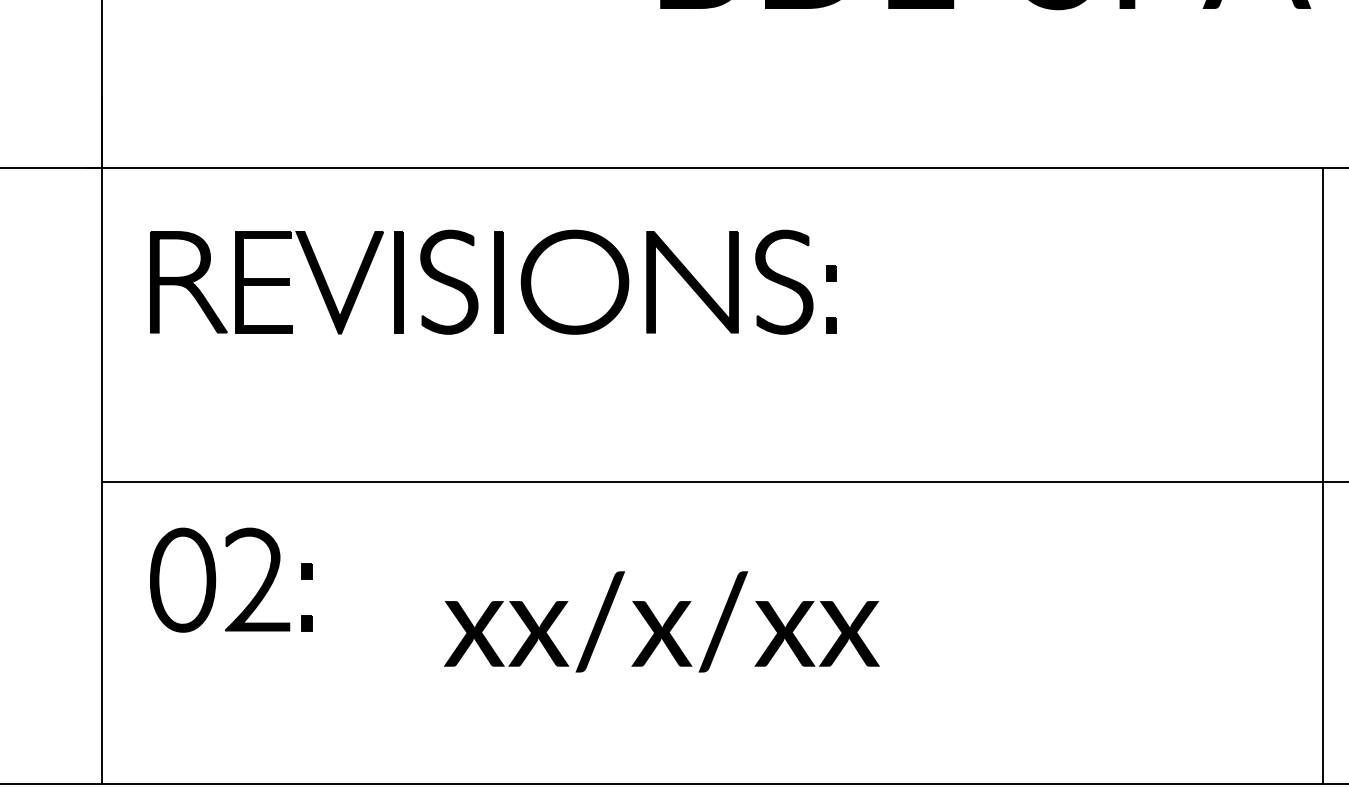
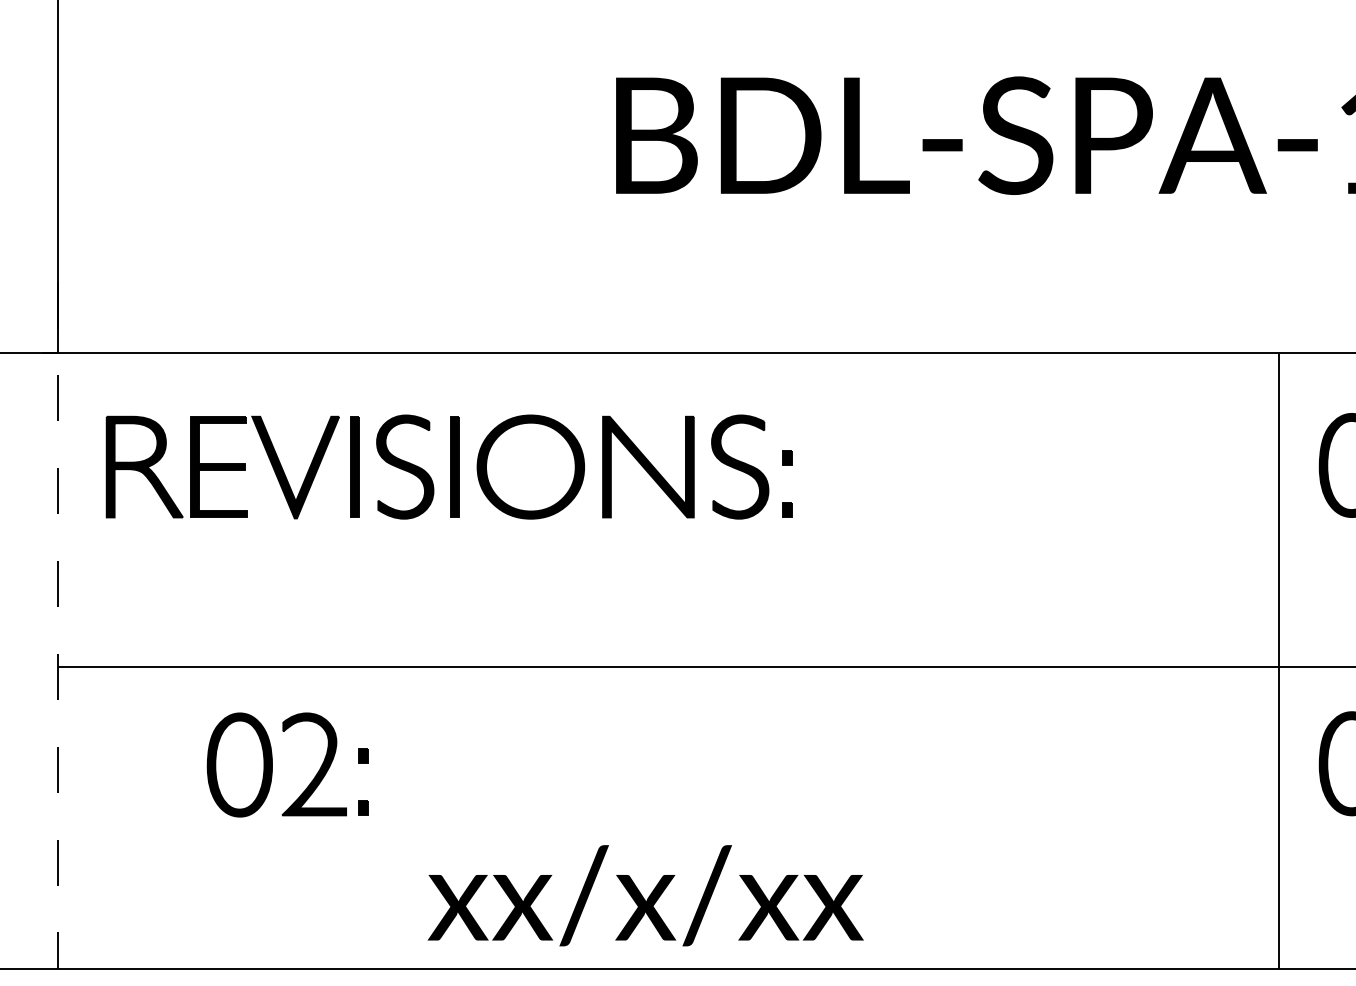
line: (101, 440) -> (57, 625), solid -> dashed
part: (215, 579) -> (272, 764), moved
text: (661, 621) -> (645, 895), moved

